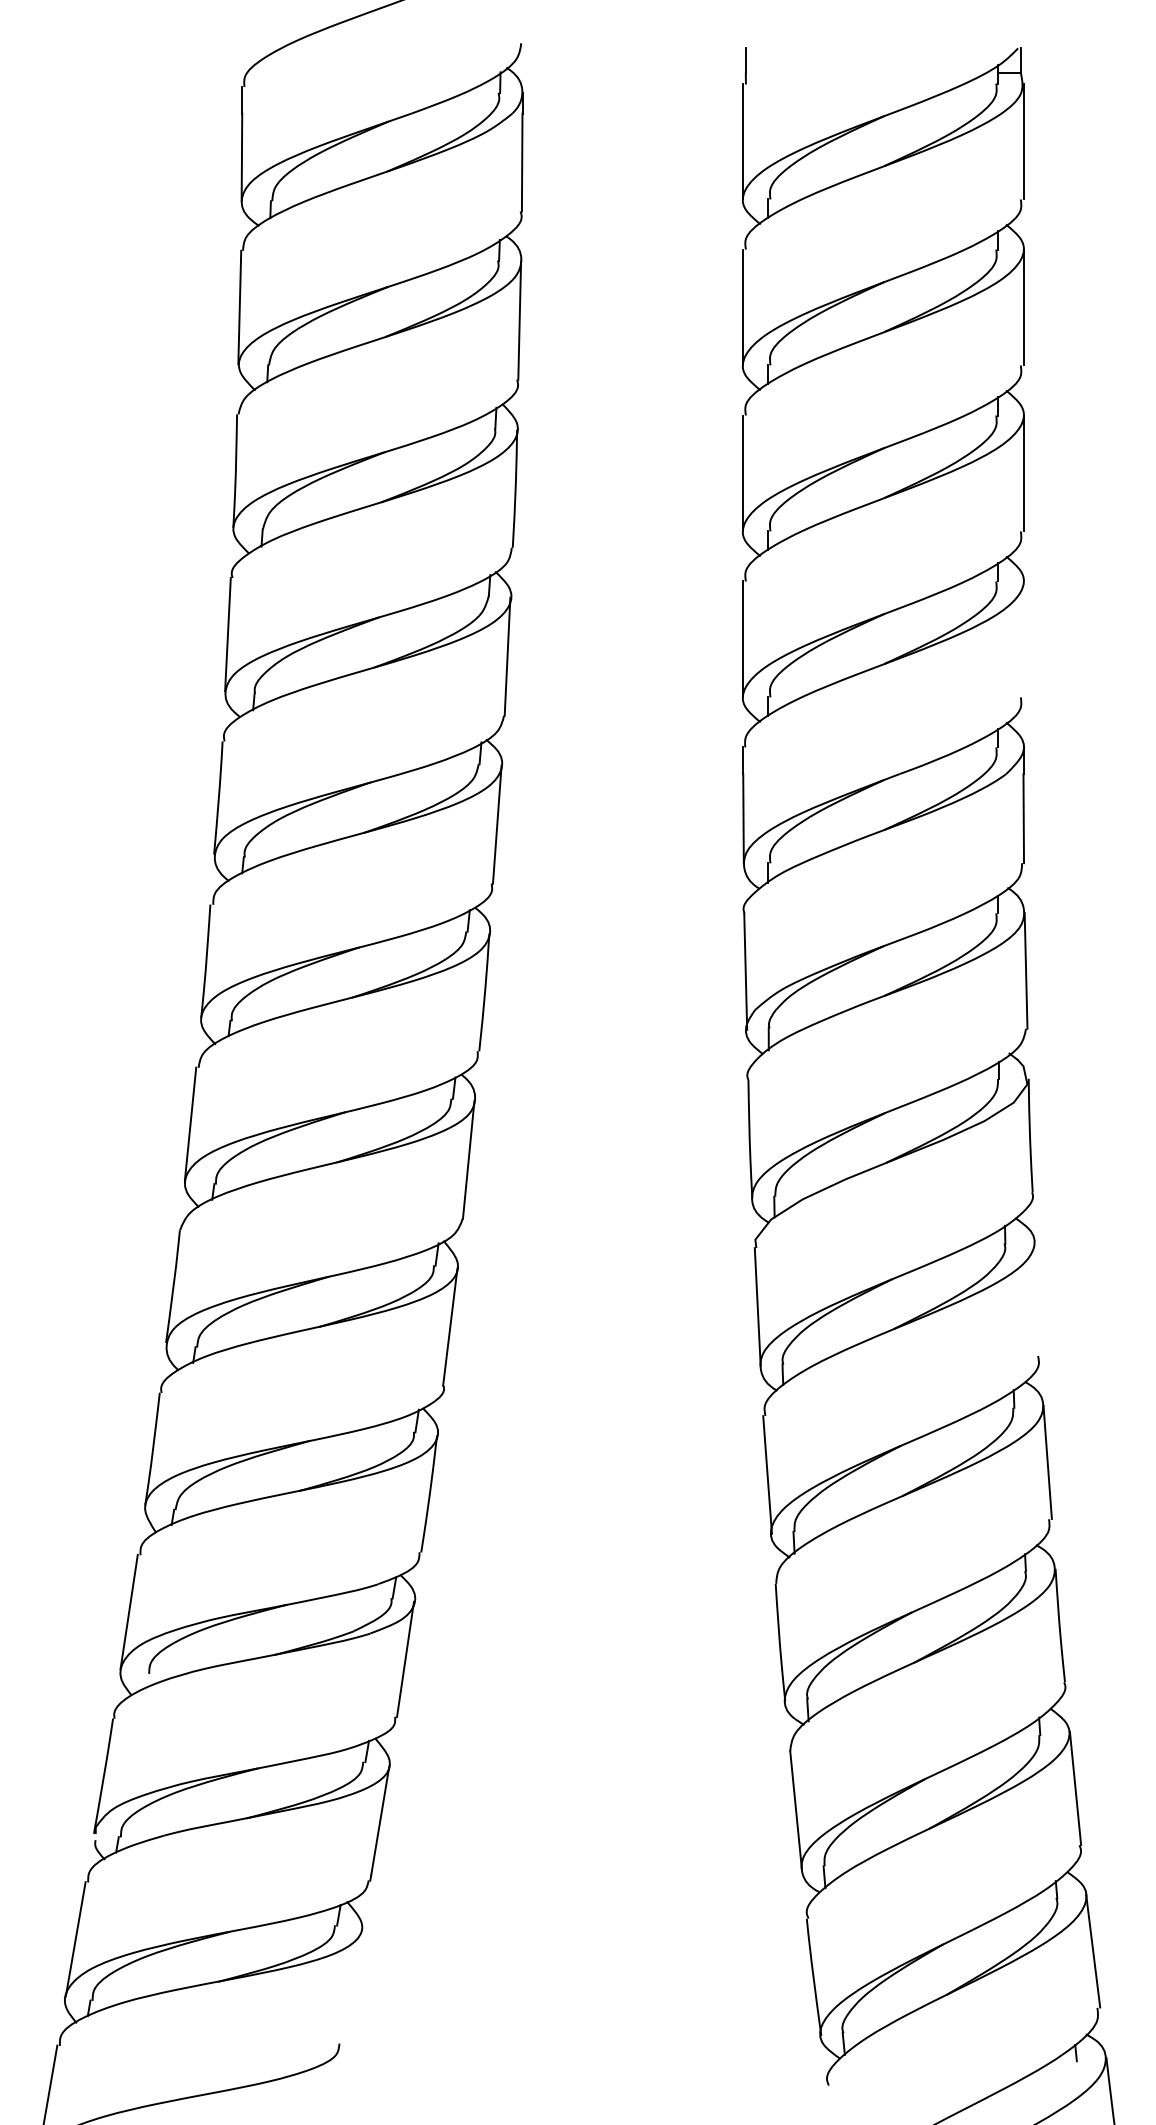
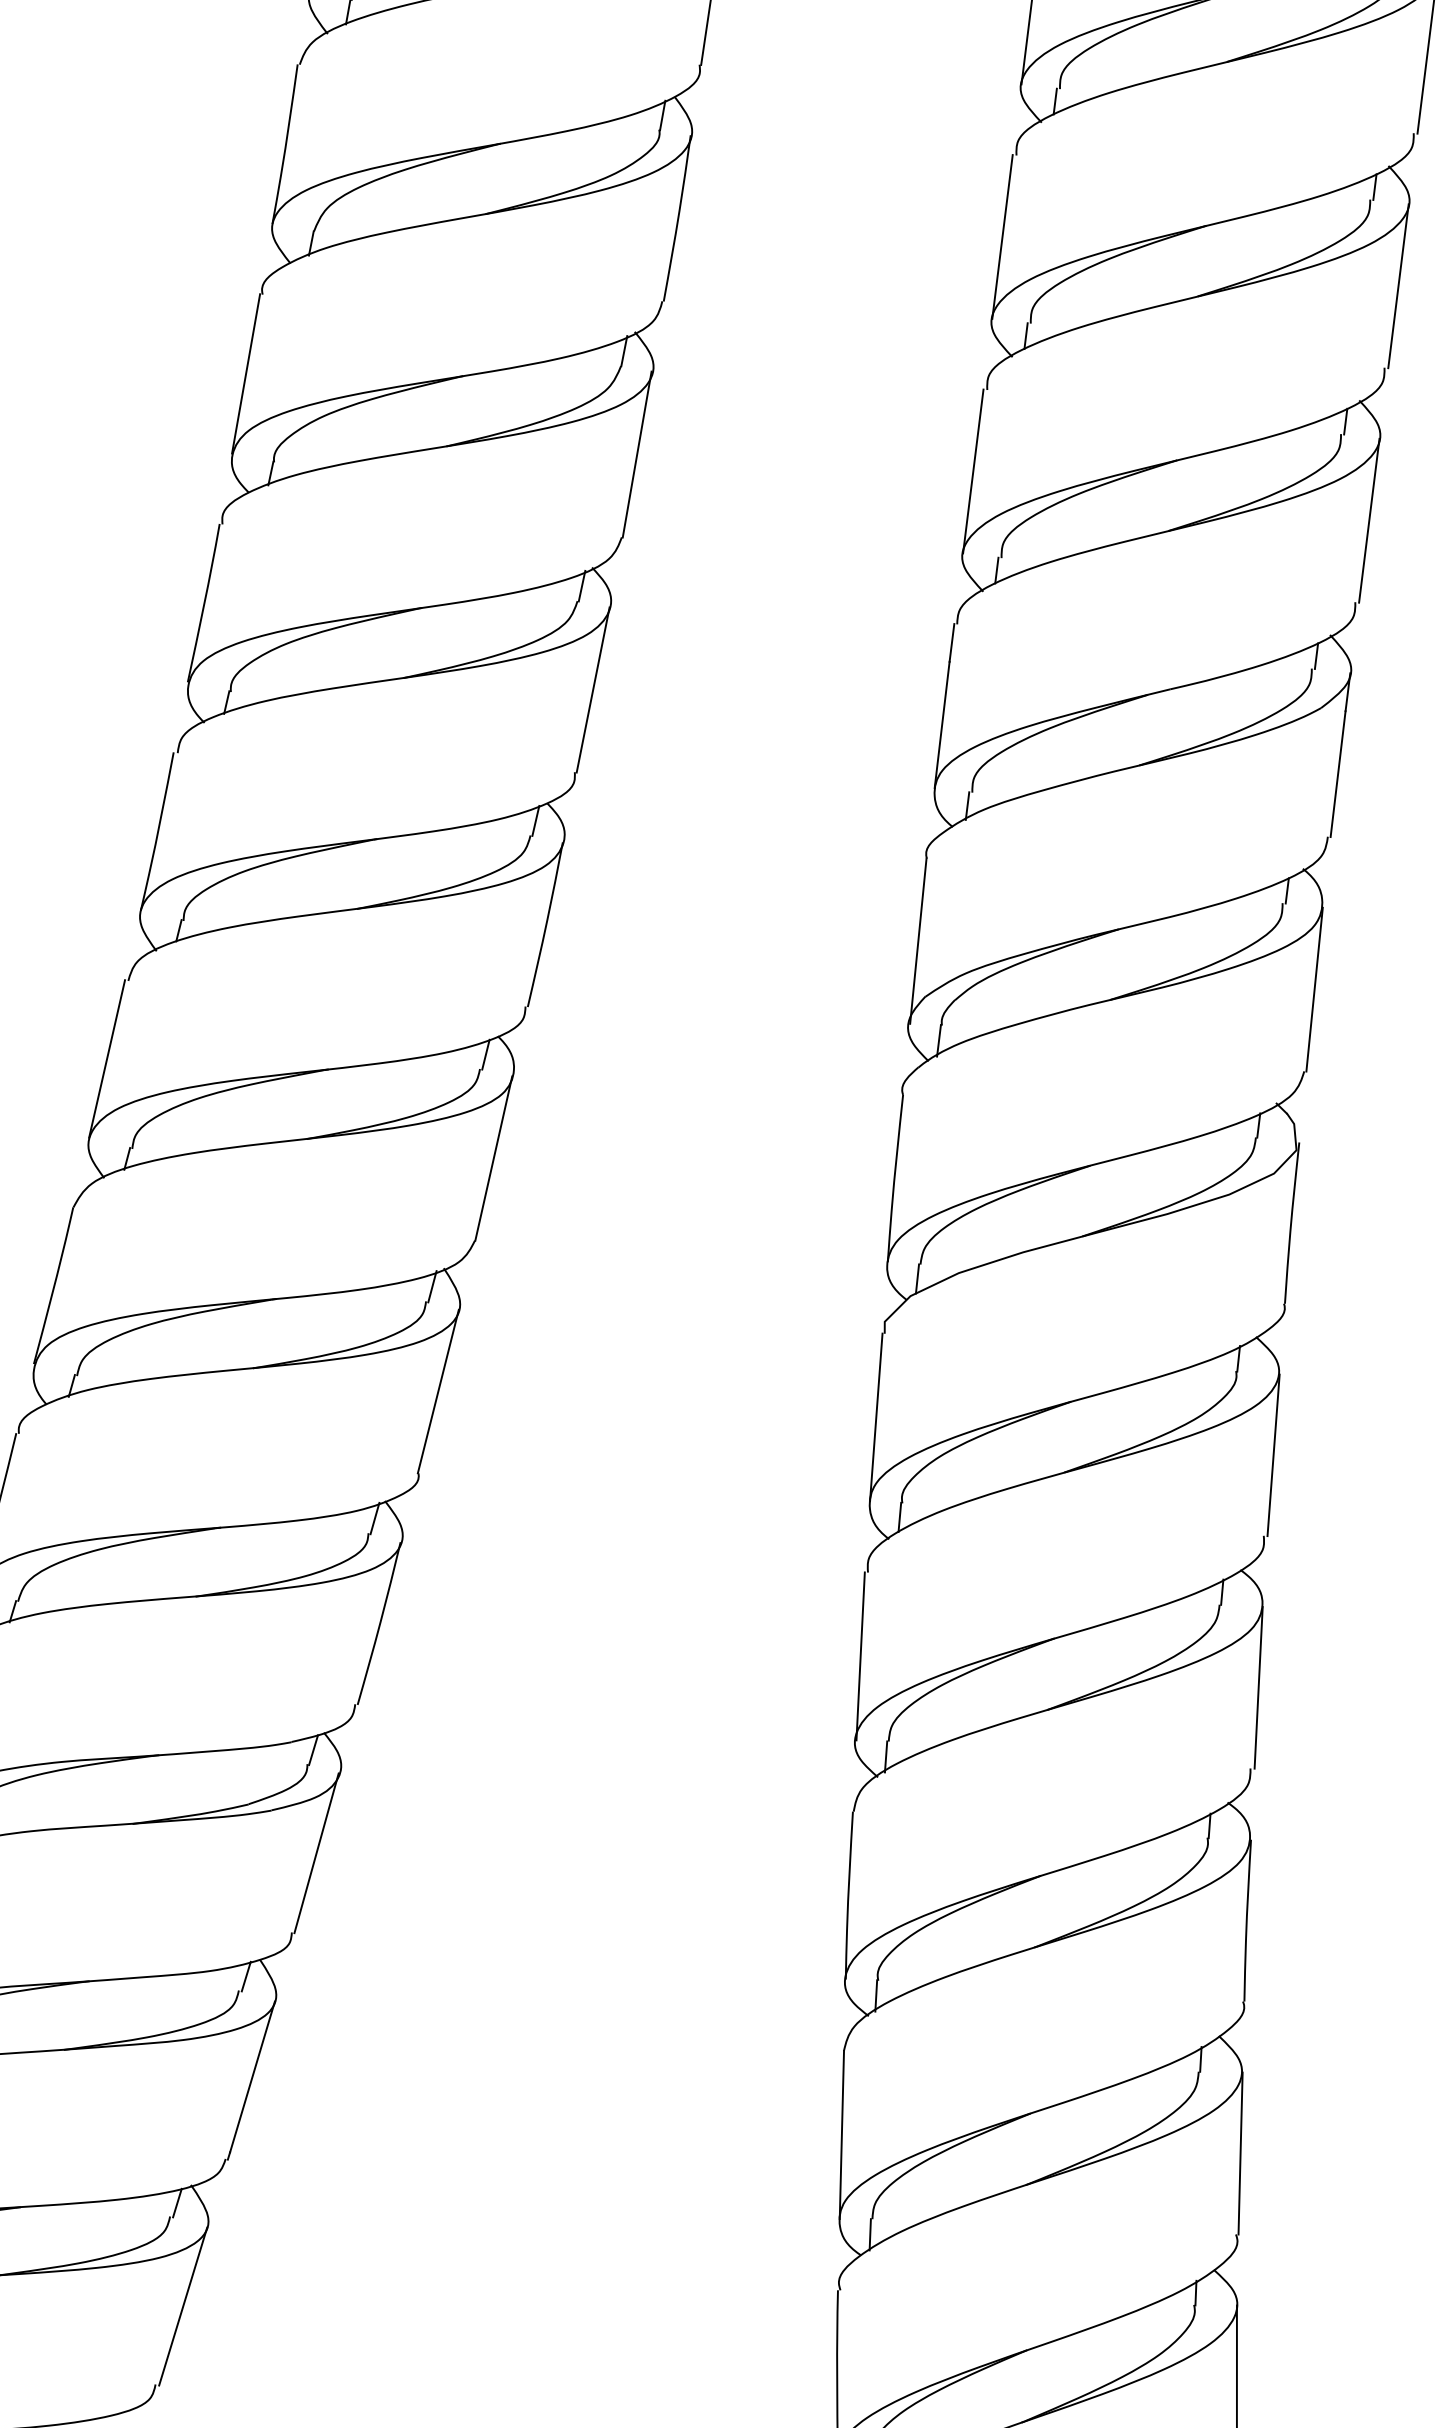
line: (1023, 639) -> (1369, 520), added
line: (1037, 1298) -> (1273, 1454), added
line: (351, 1986) -> (182, 2305), added

